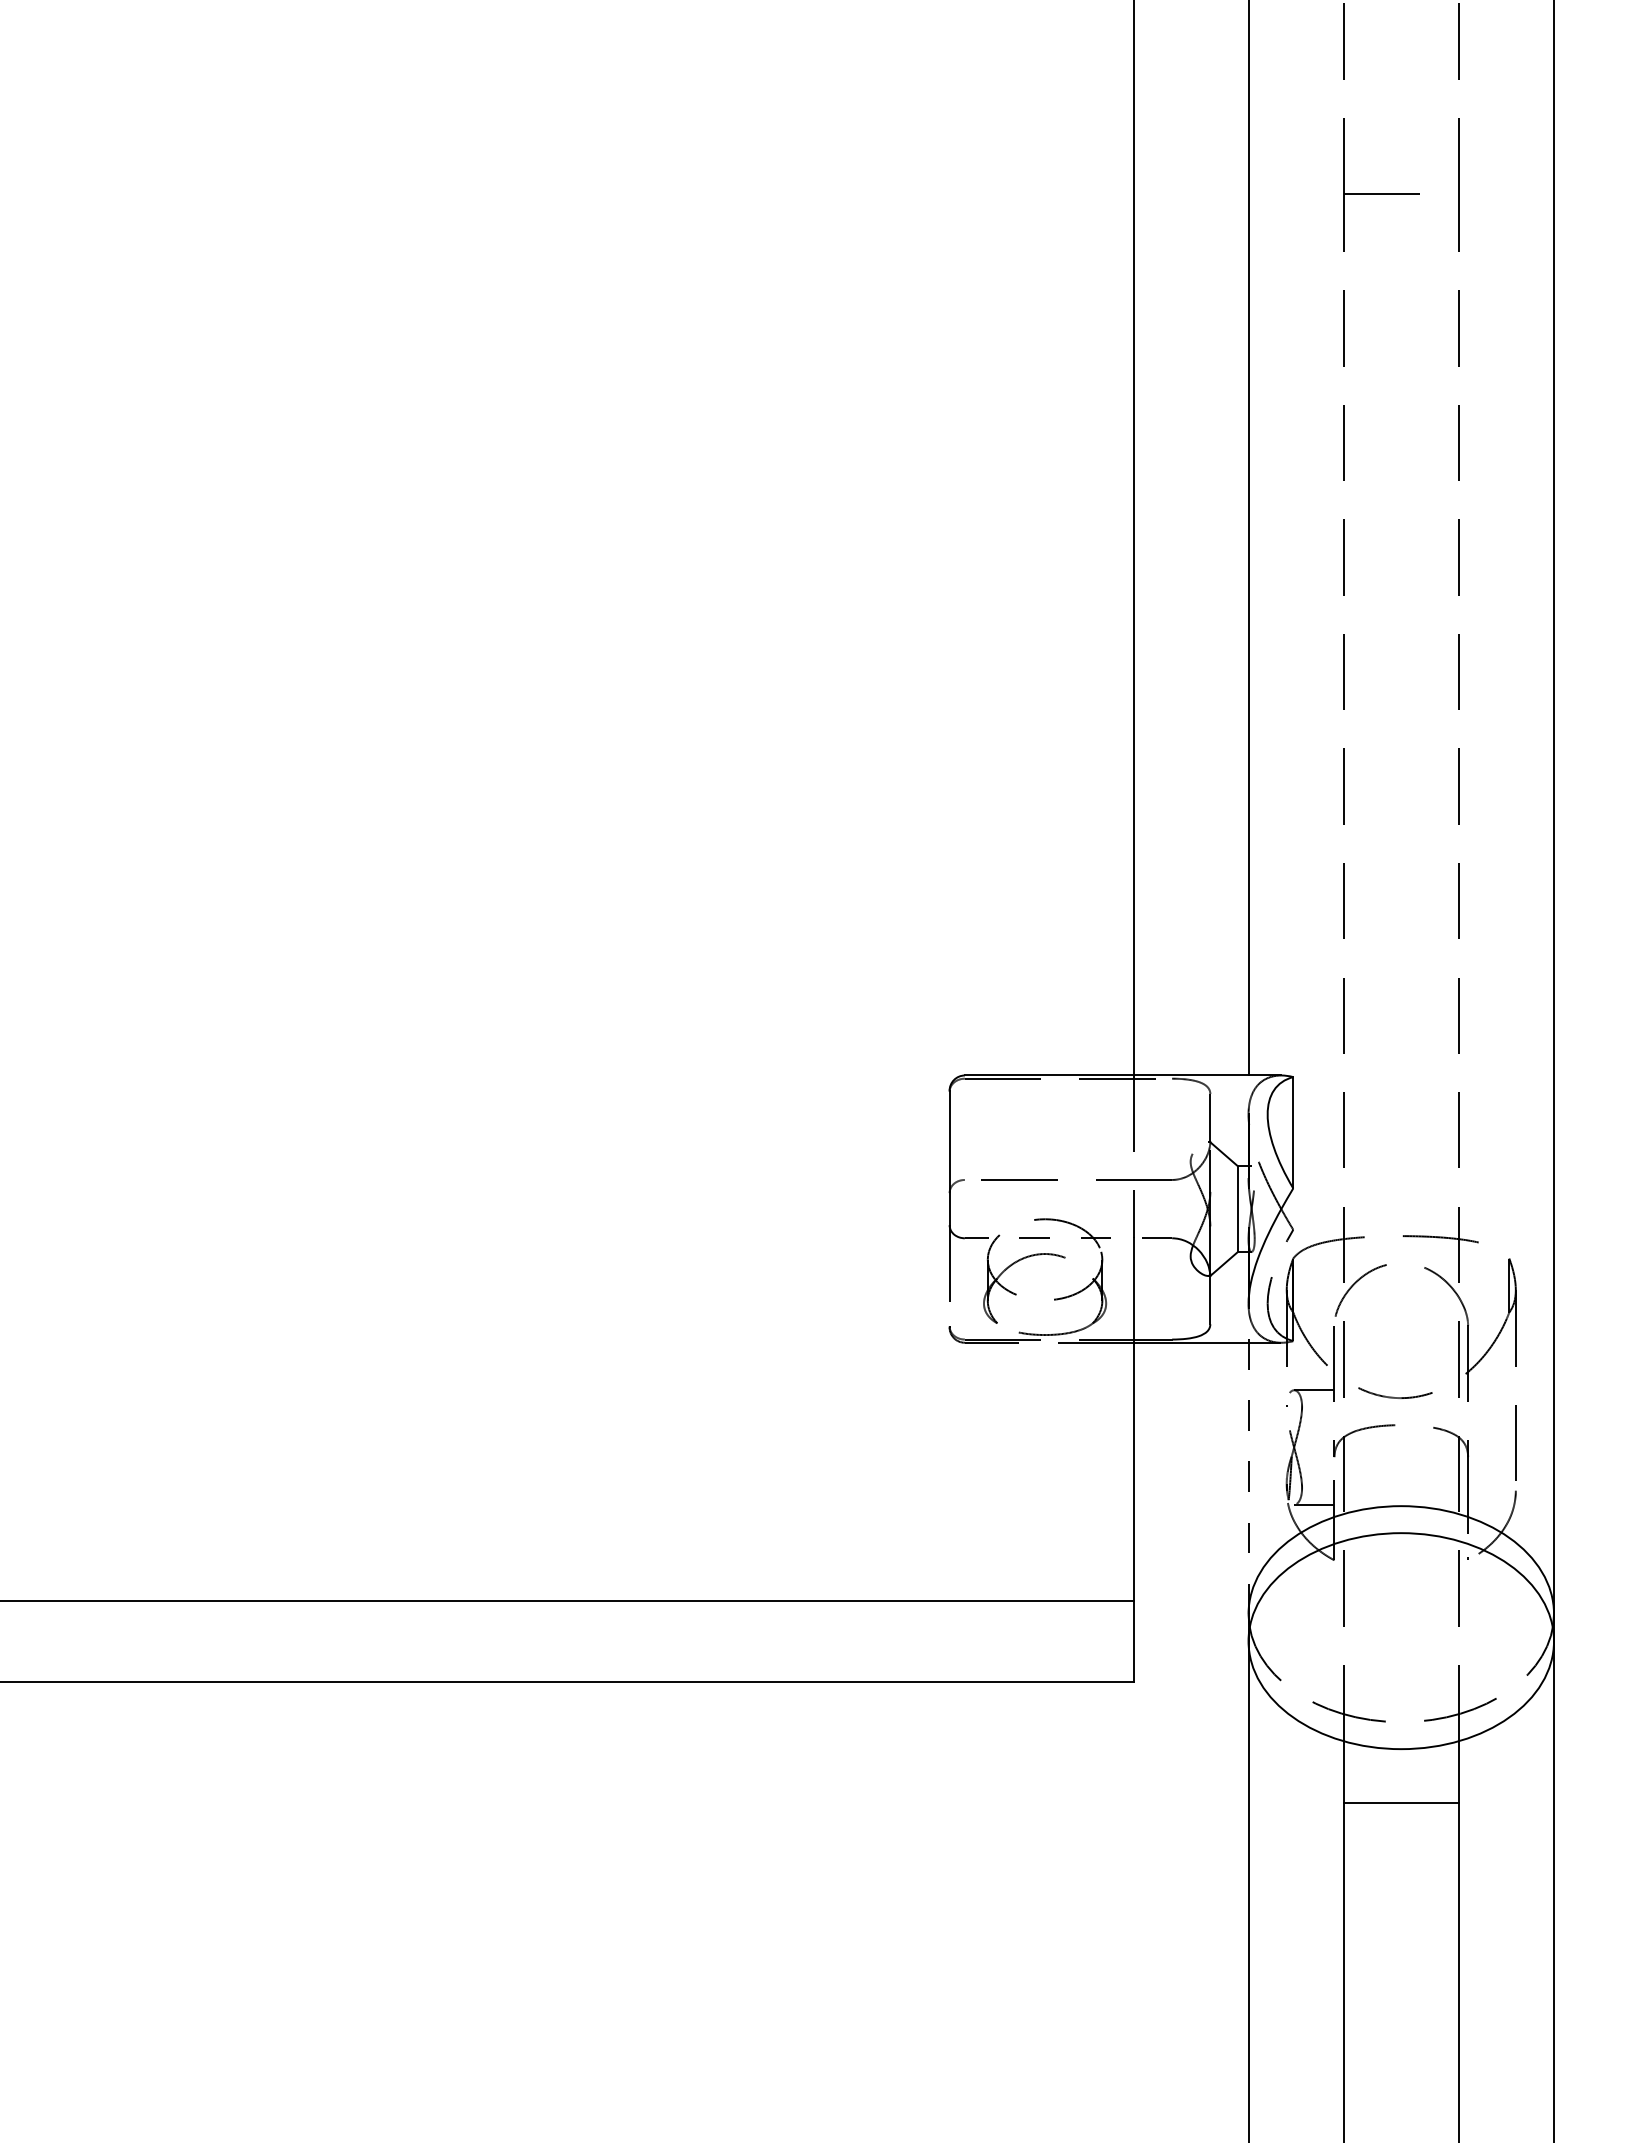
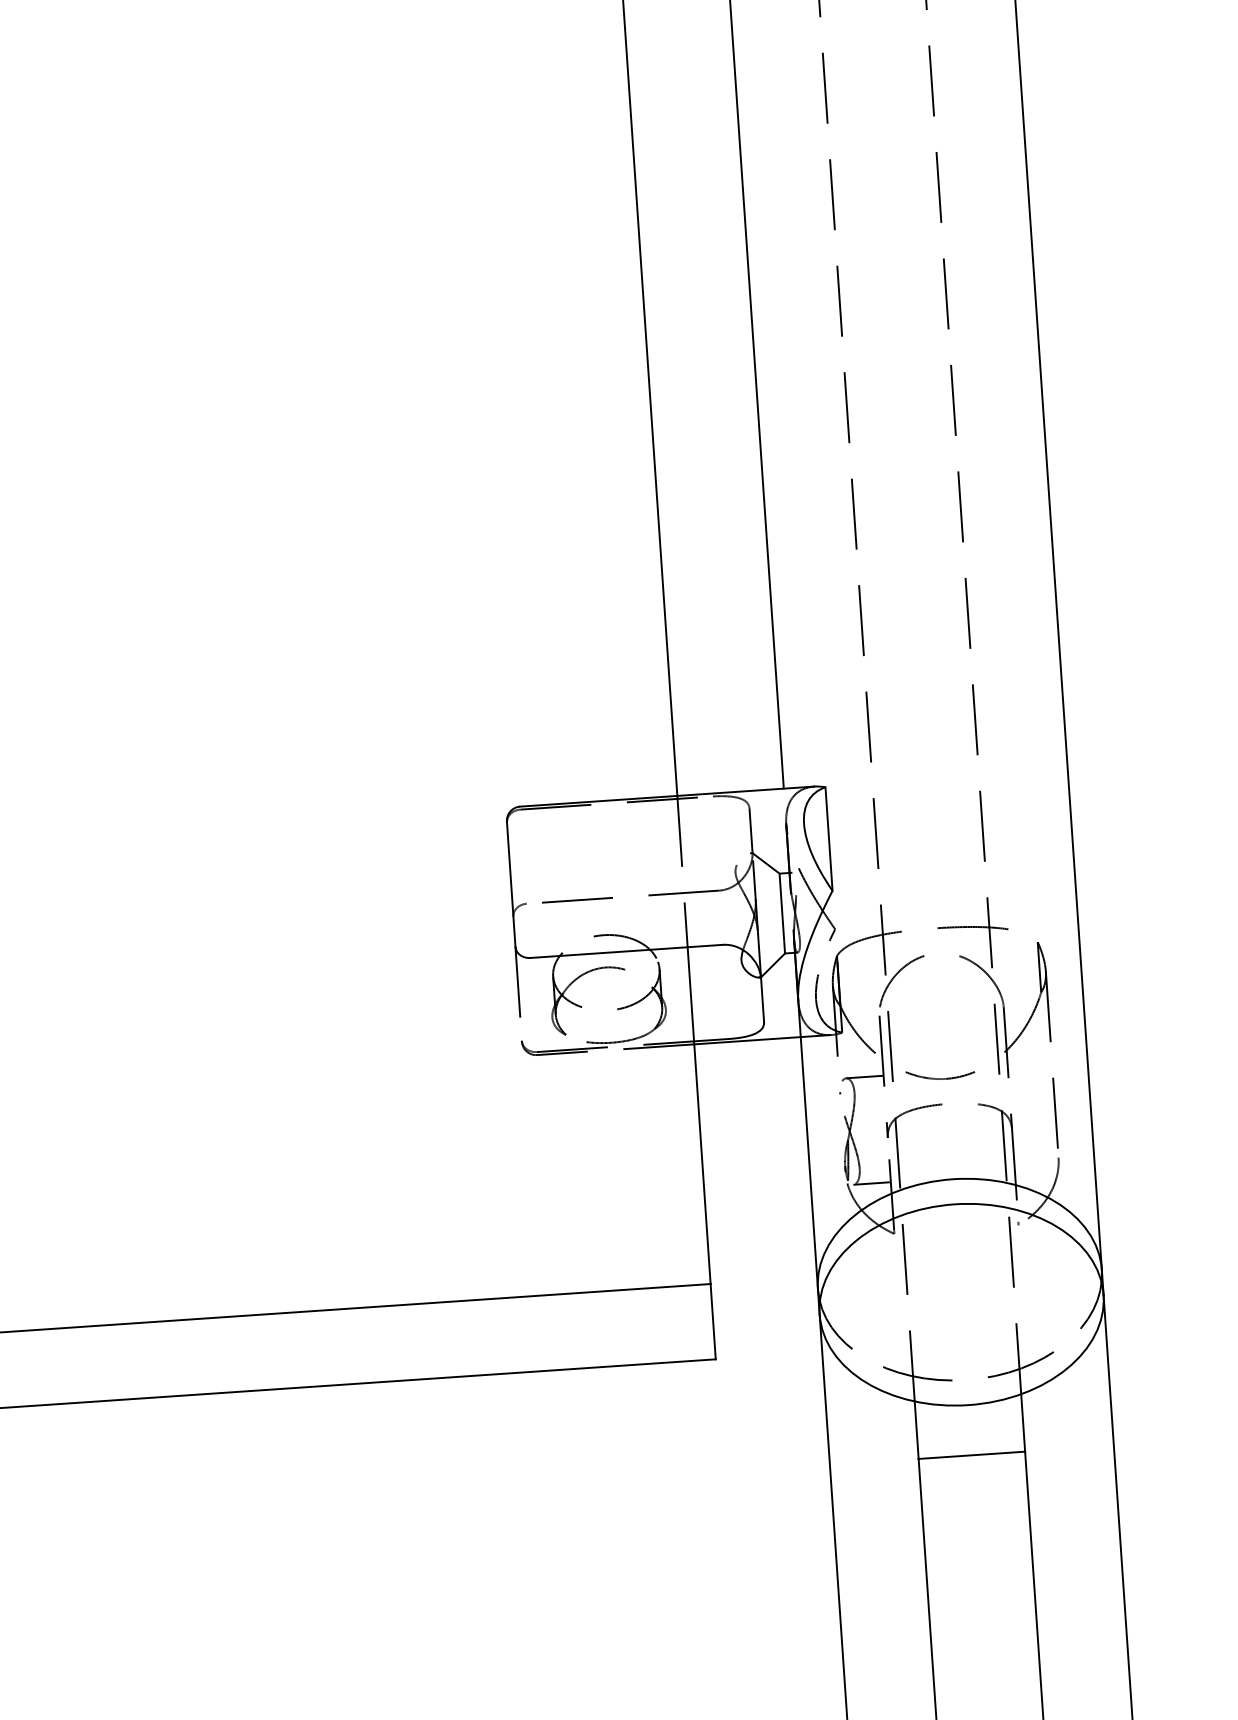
line: (1068, 1238) -> (626, 951), dashed -> solid
line: (1248, 1458) -> (808, 1144), dashed -> solid

